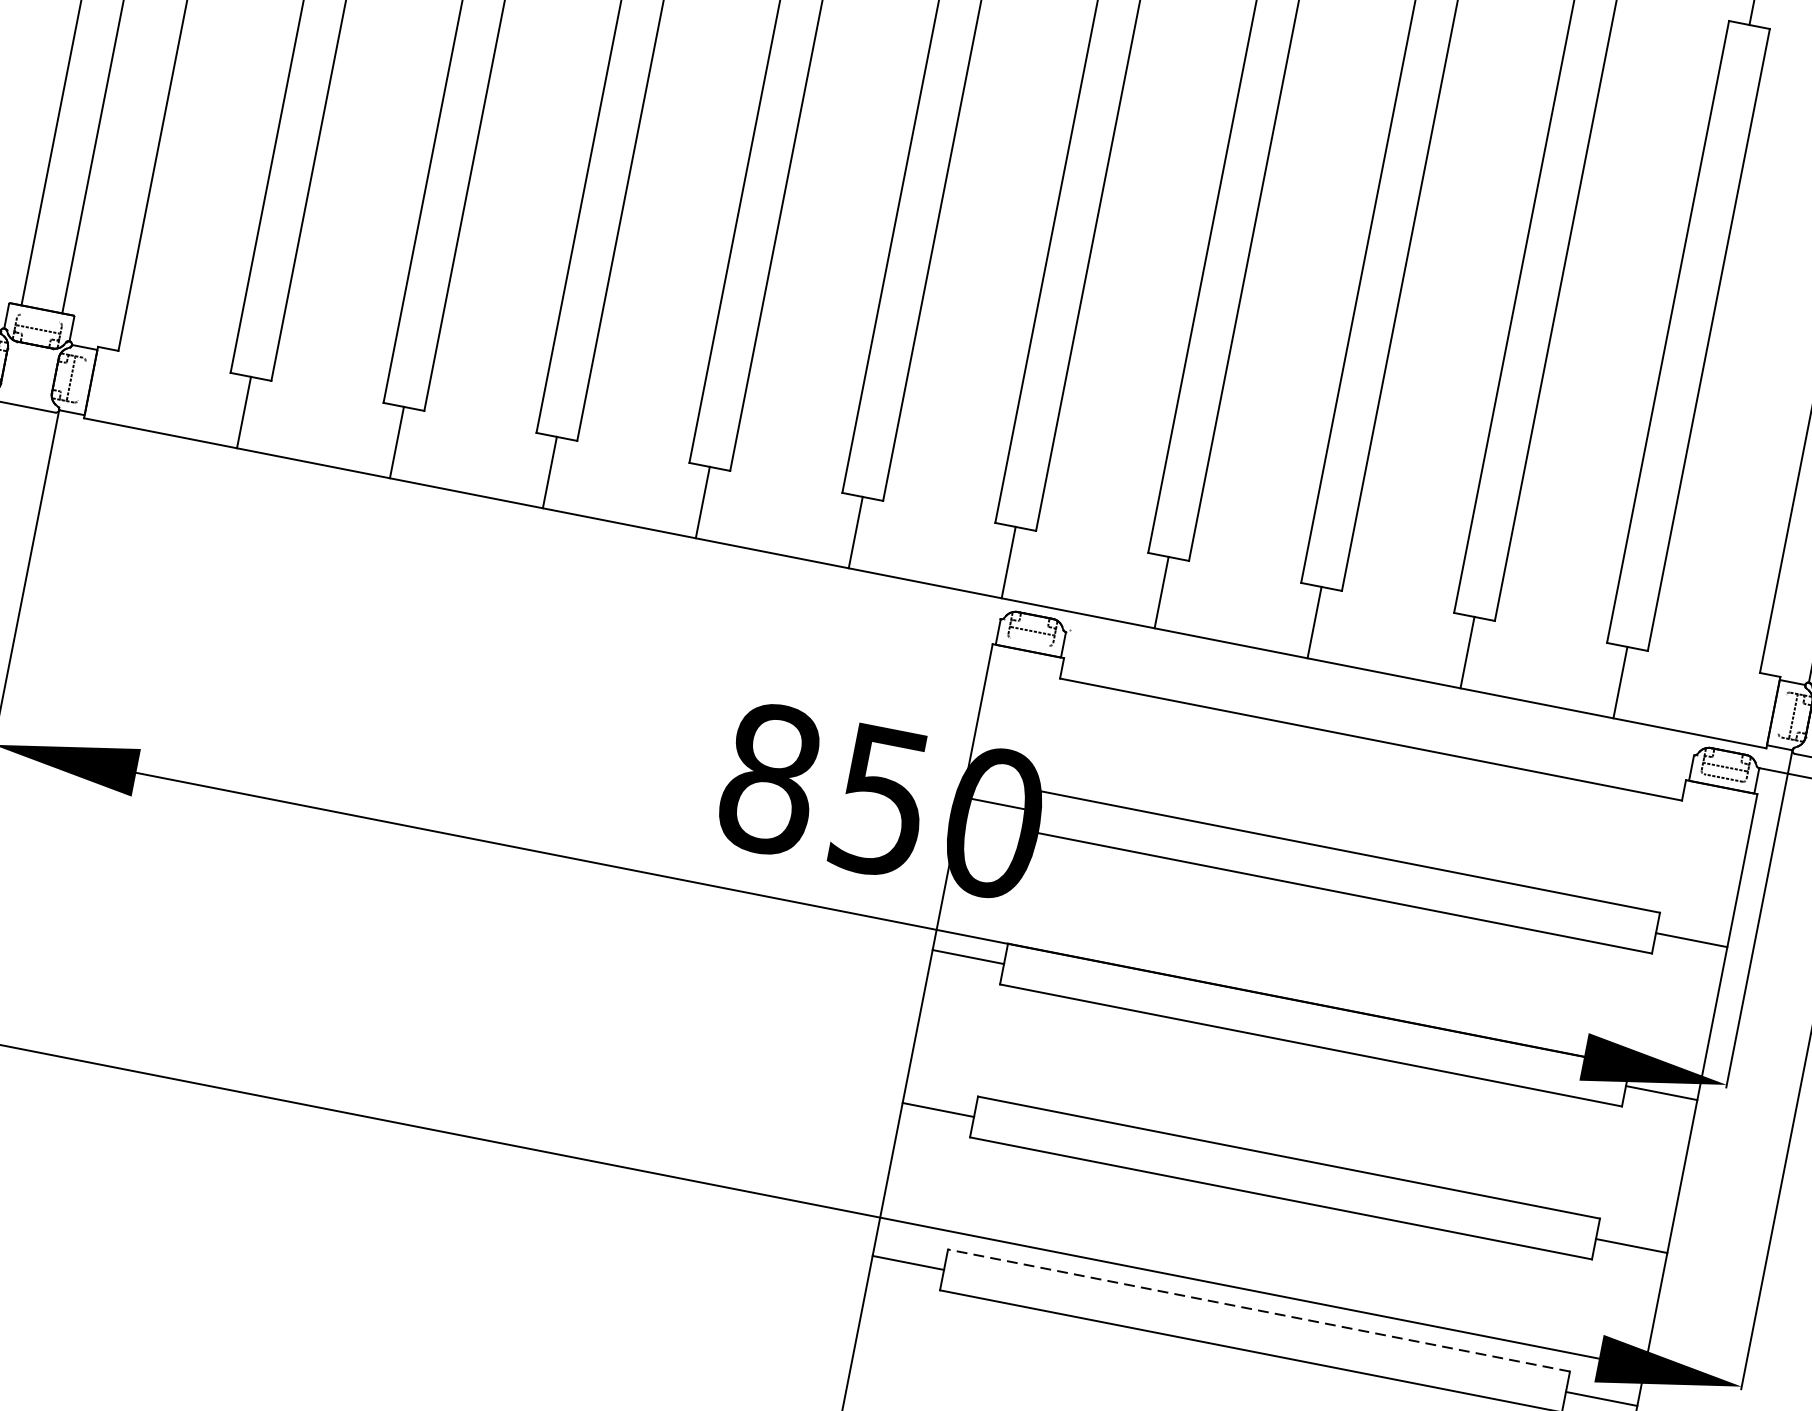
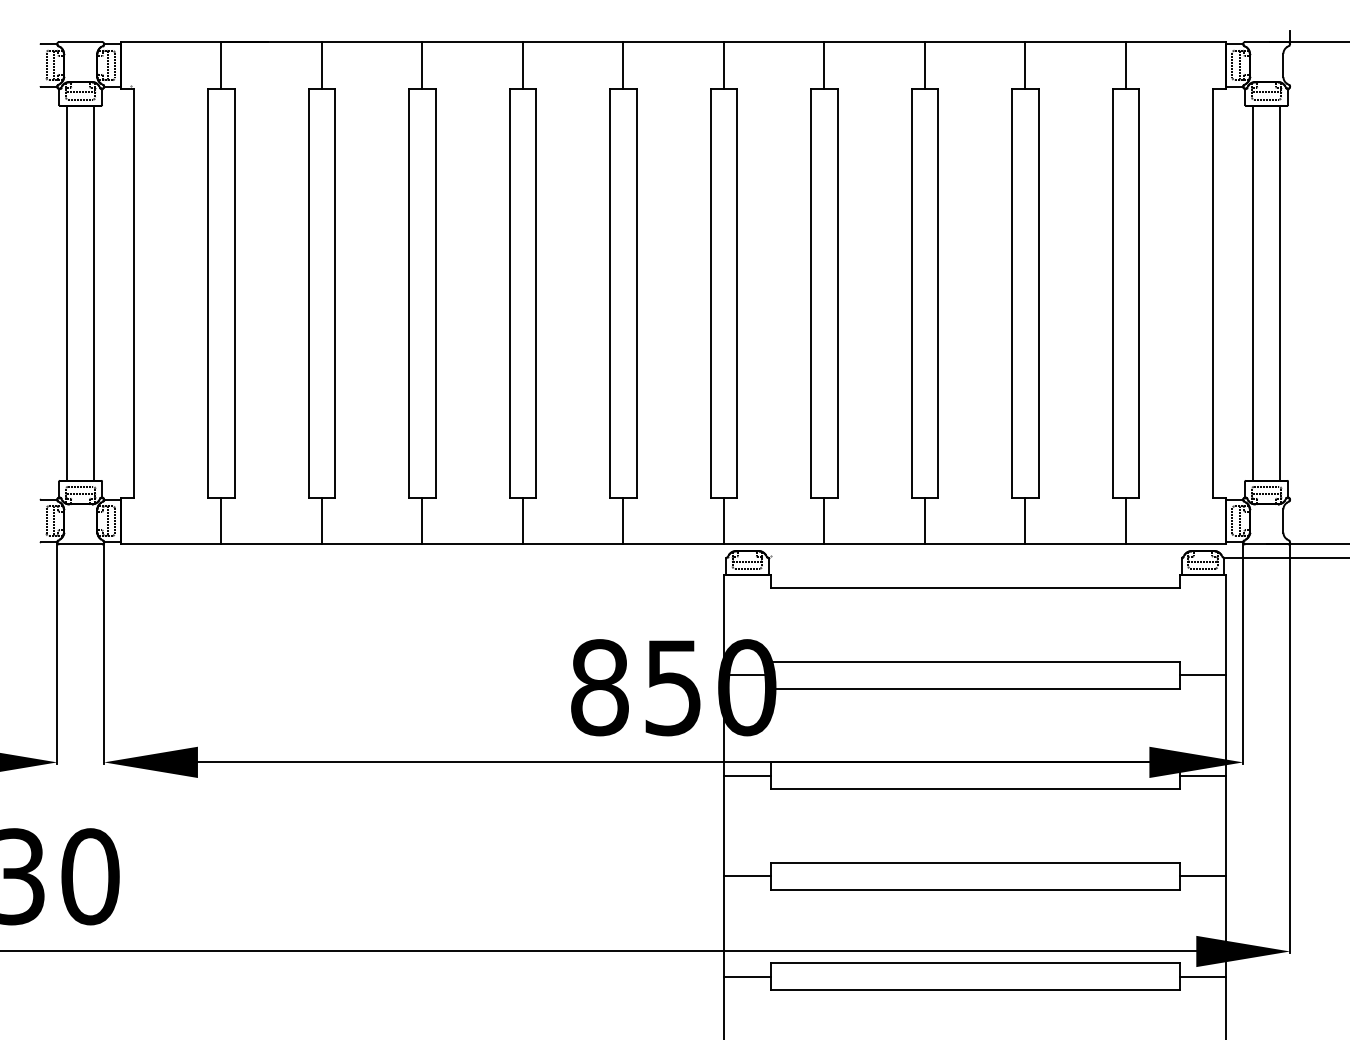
line: (39, 317) -> (80, 486), added
line: (81, 379) -> (114, 520), added
line: (1030, 641) -> (747, 568), added
line: (1782, 713) -> (1232, 520), added
line: (1257, 1310) -> (974, 963), dashed -> solid

